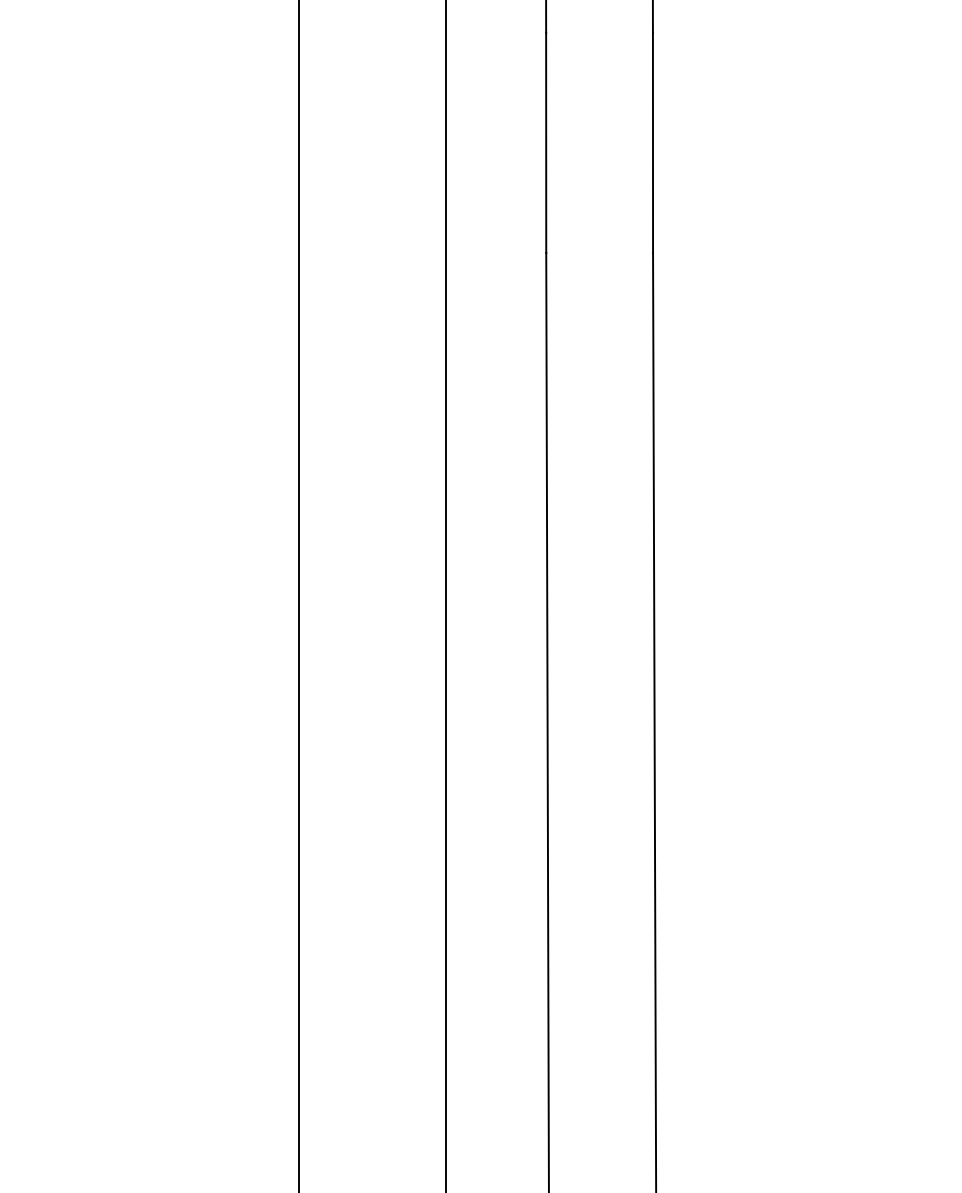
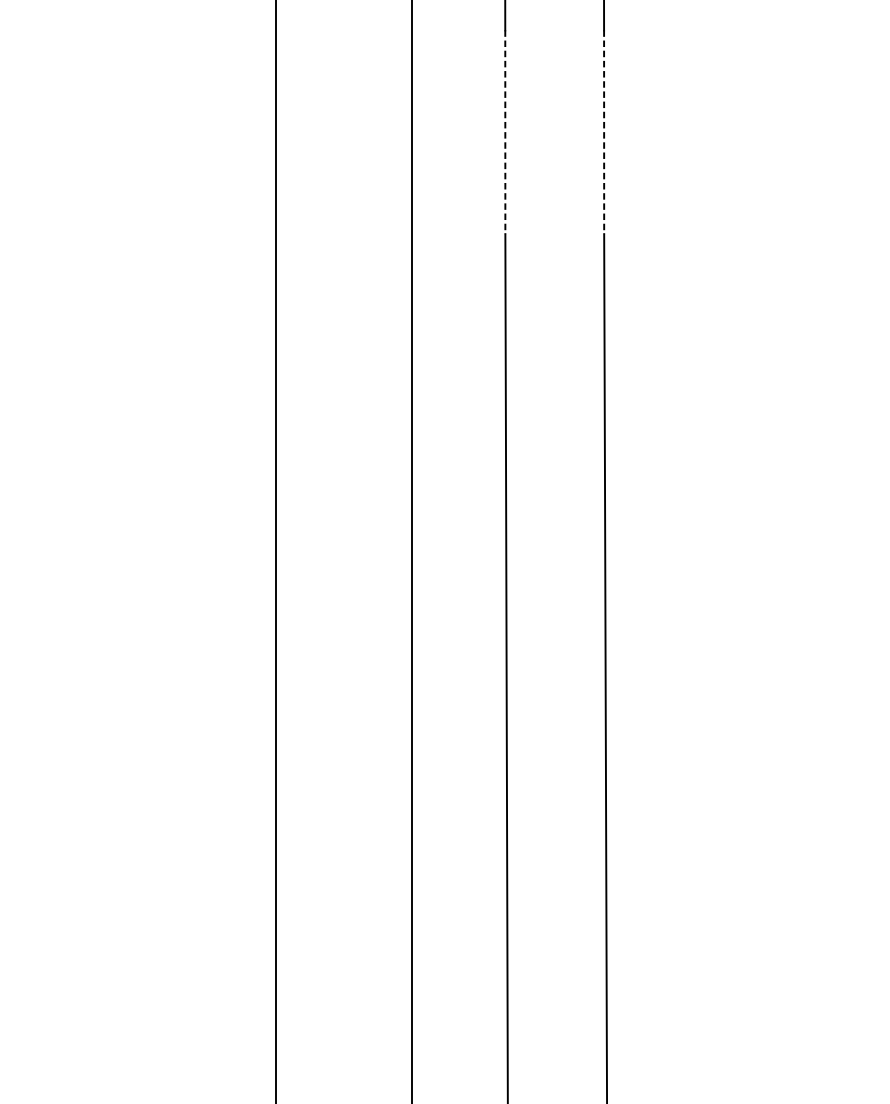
line: (546, 143) -> (505, 132), solid -> dashed
line: (652, 143) -> (603, 132), solid -> dashed

